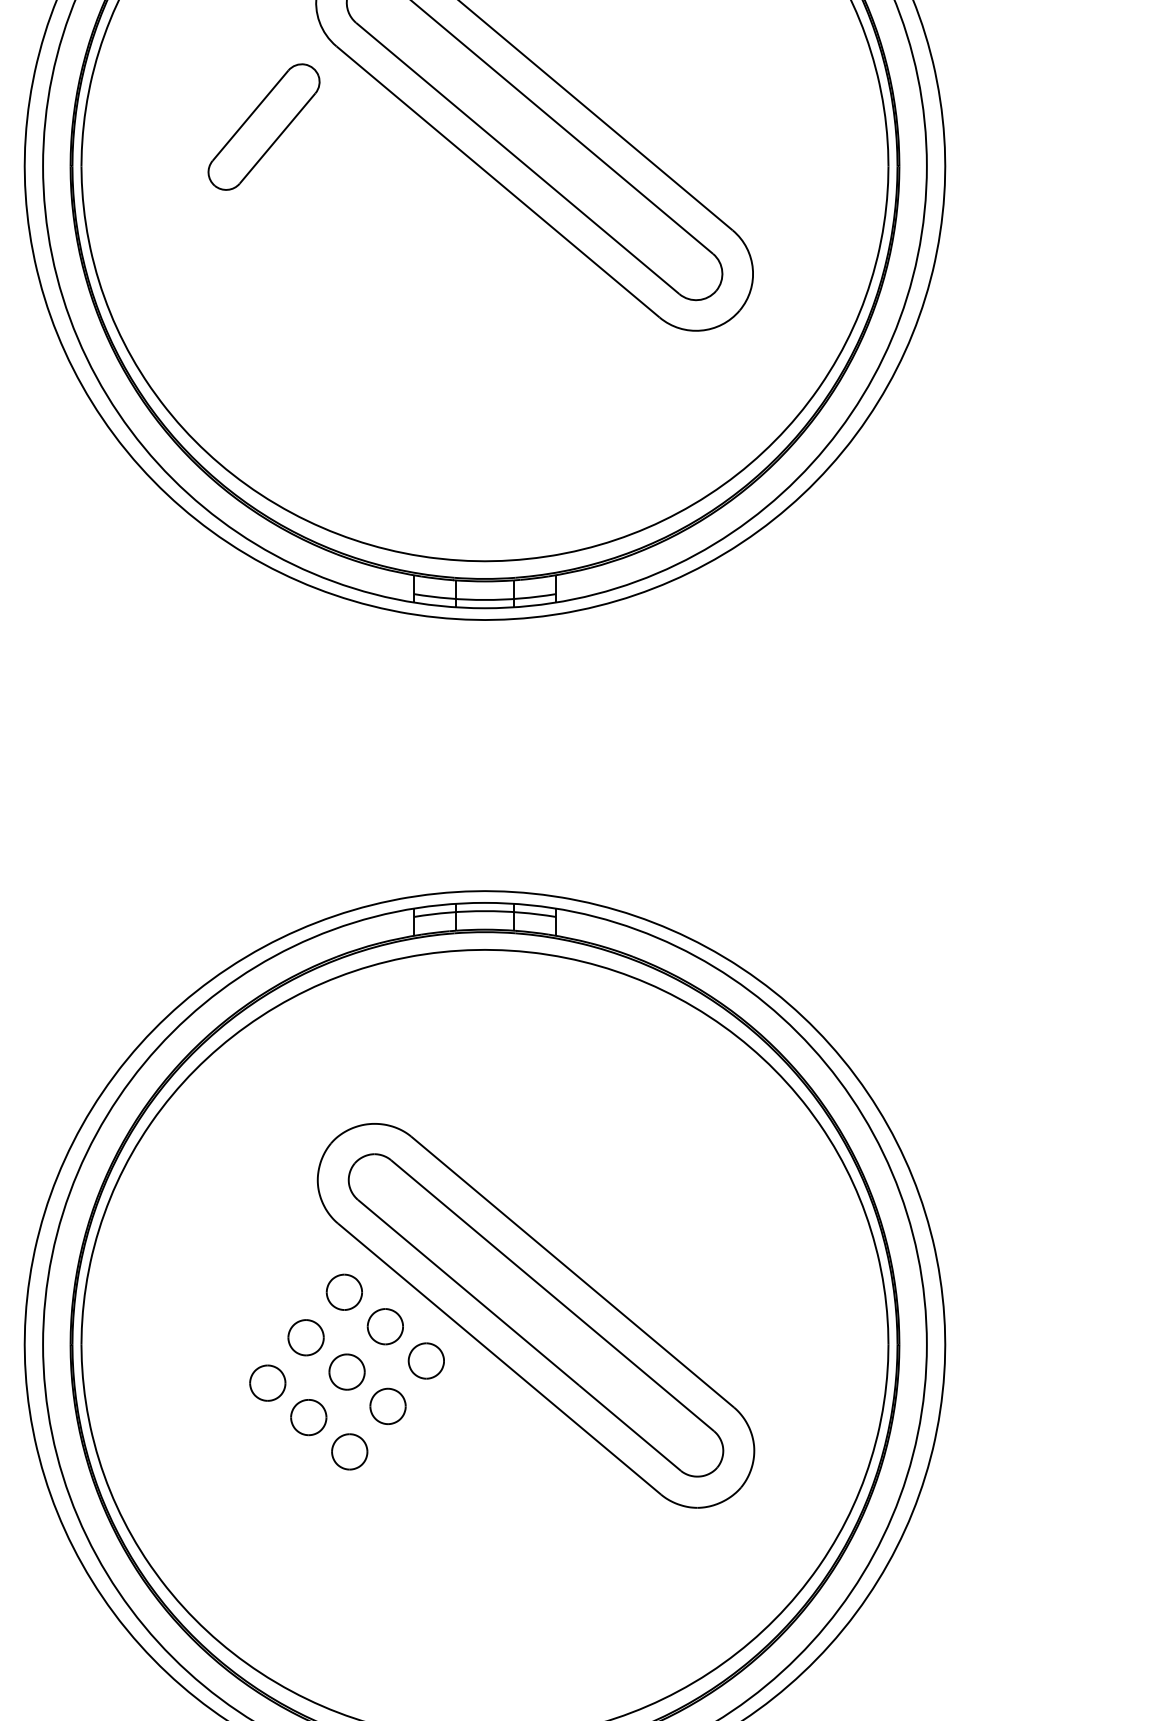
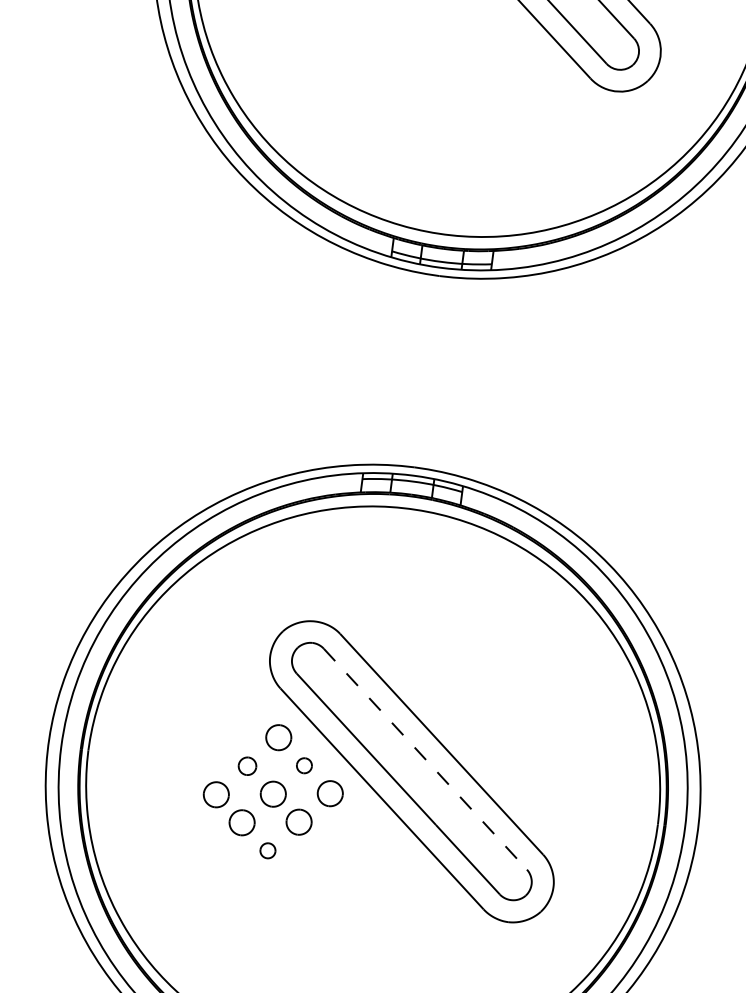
line: (552, 1295) -> (425, 758), solid -> dashed
part: (384, 1326) -> (303, 765), size x0.6
part: (305, 1337) -> (247, 765), size x0.7
part: (349, 1451) -> (267, 850), size x0.6

